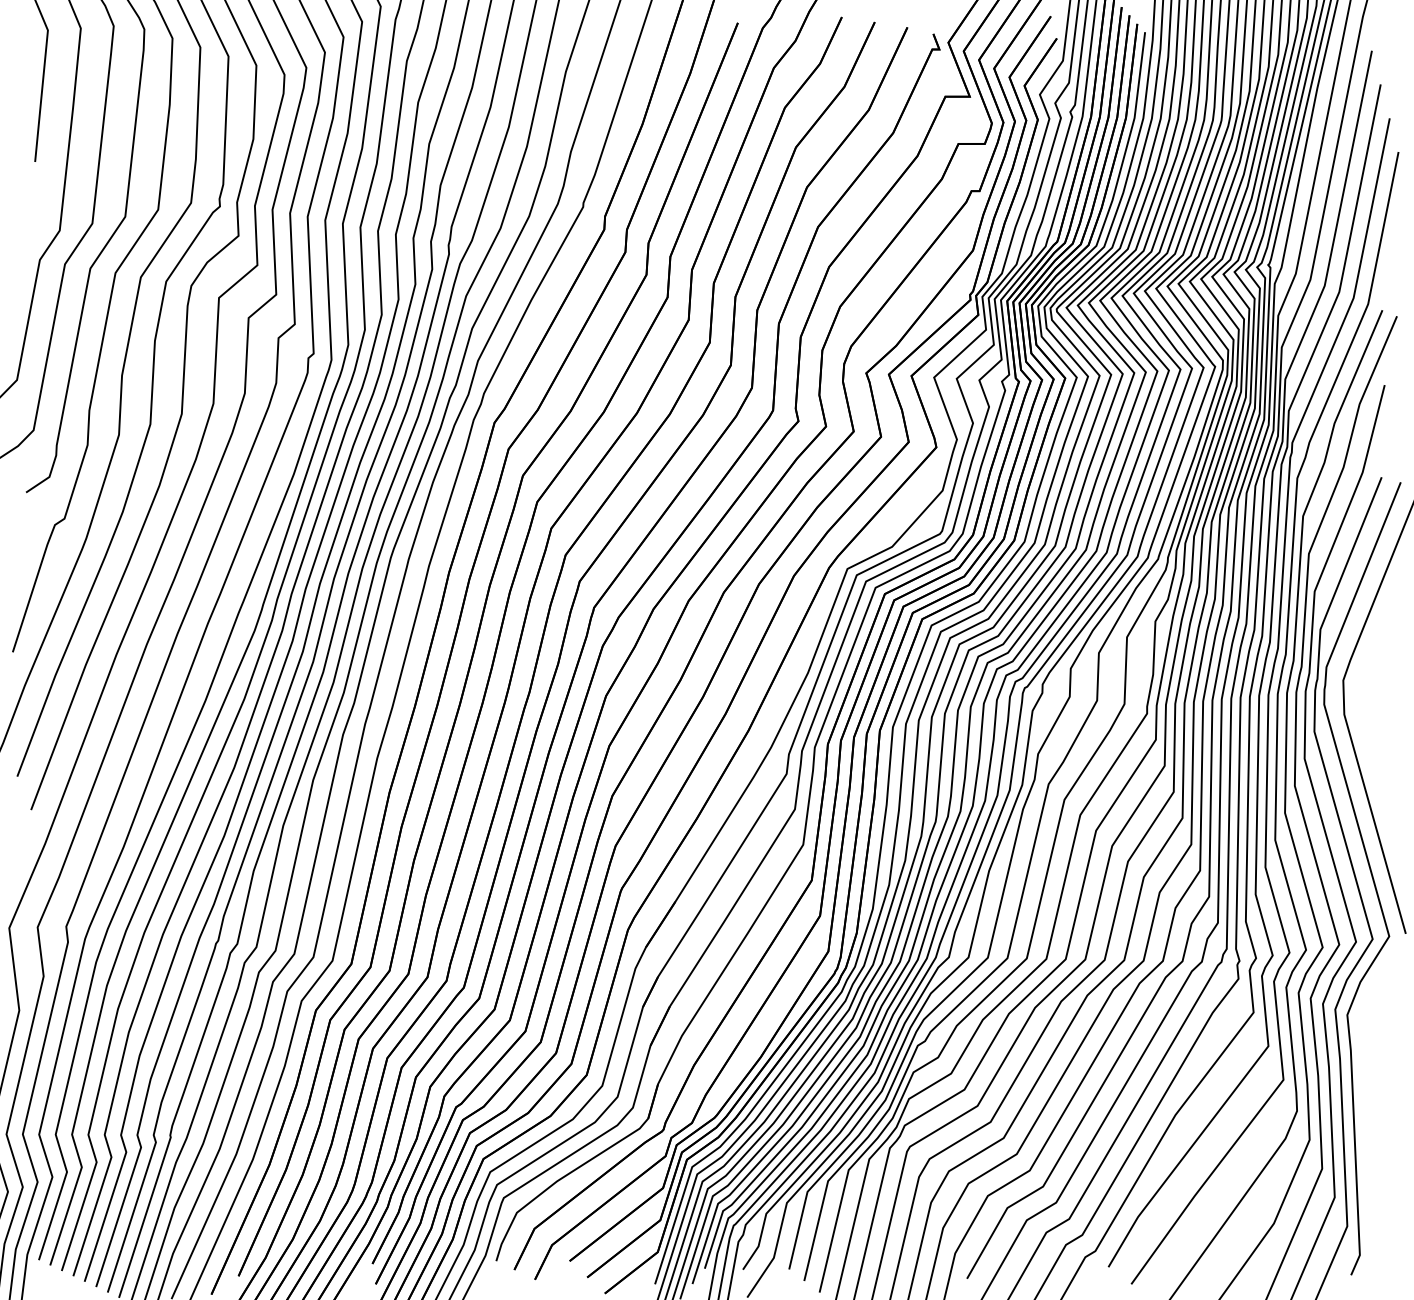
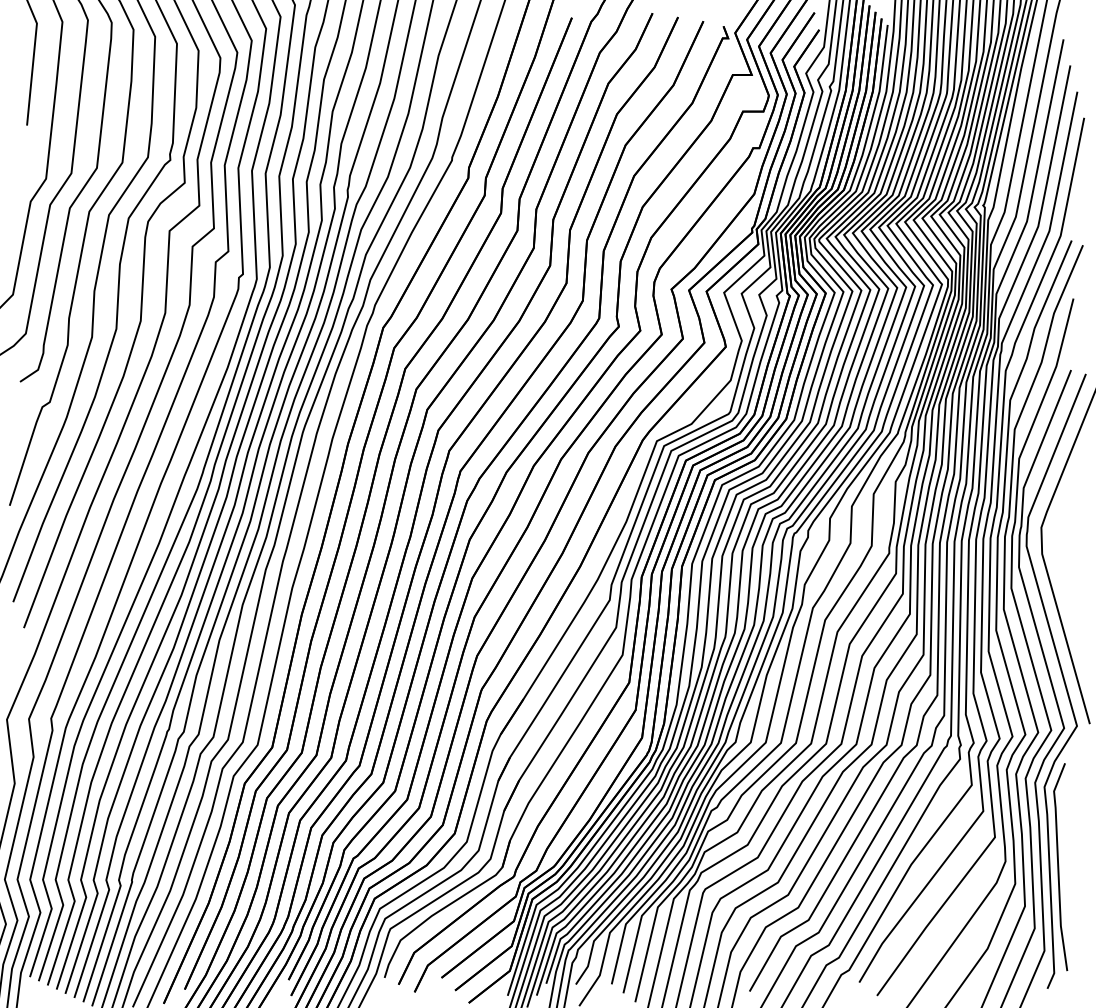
line: (1365, 1118) -> (1058, 867), added

